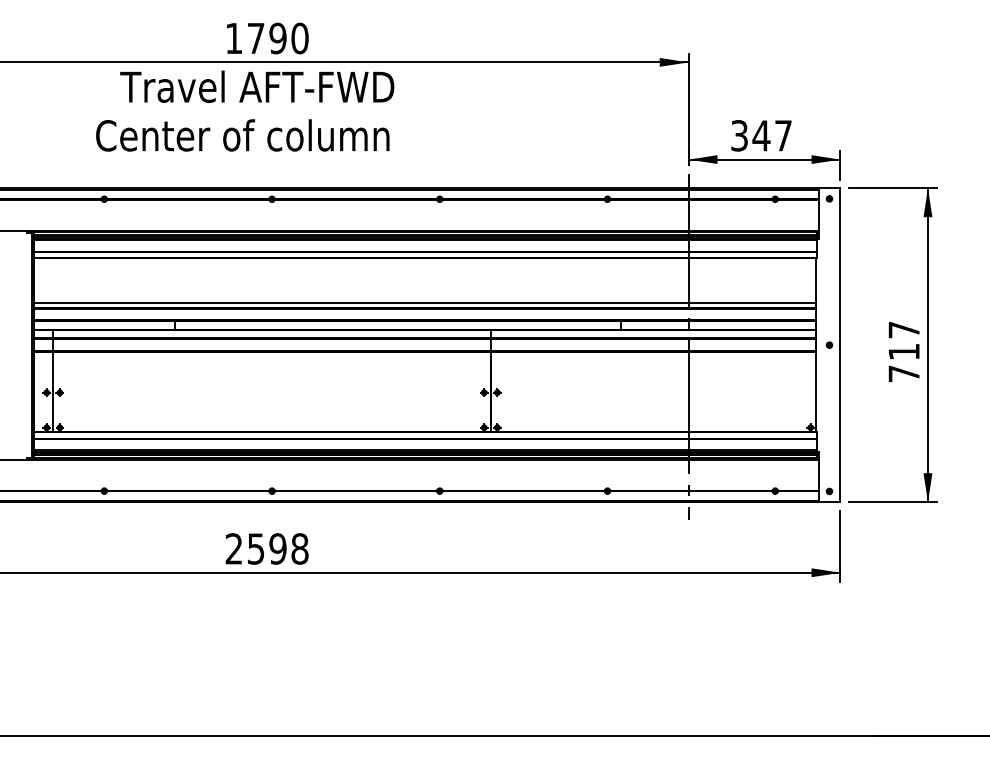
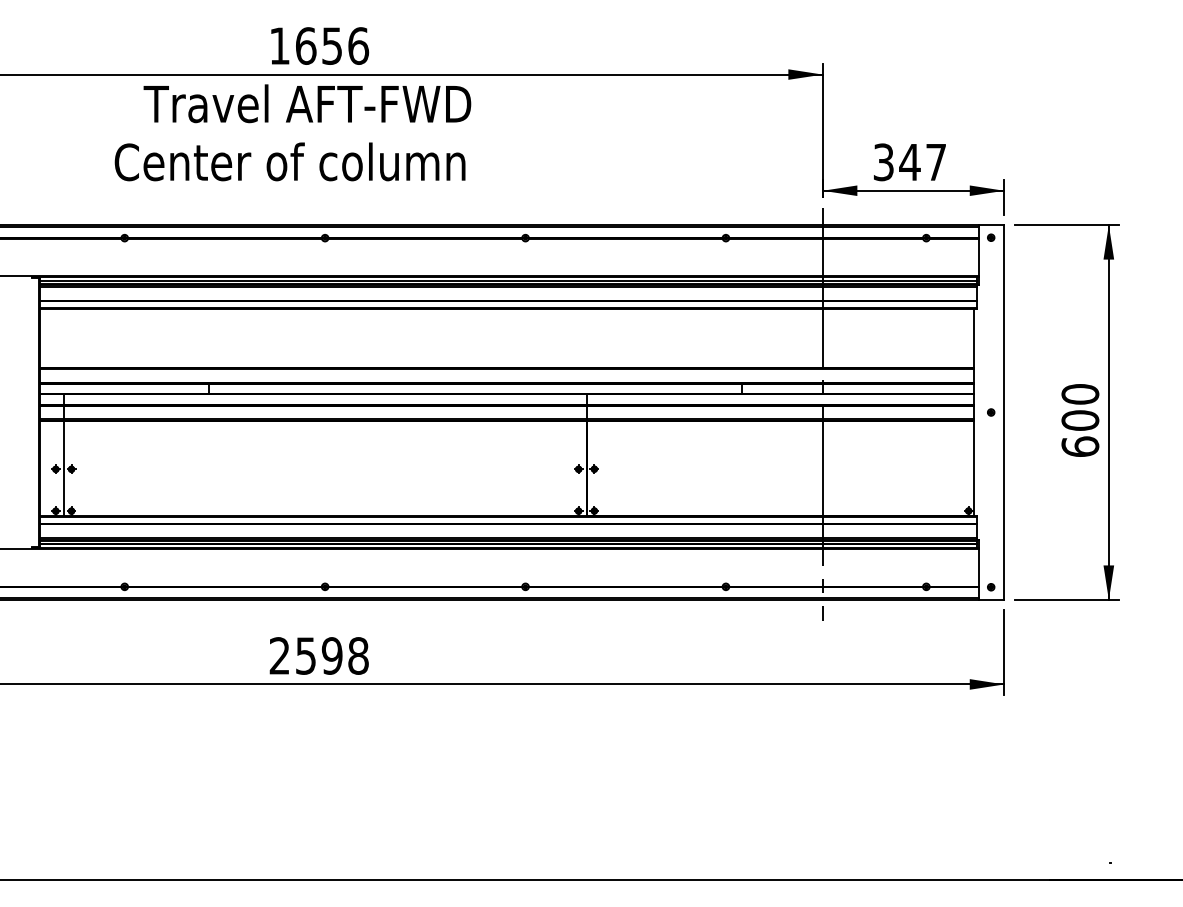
text: (278, 38) -> (332, 45), 1790 -> 1656
line: (424, 303) -> (507, 362), removed
text: (904, 351) -> (1080, 420), 717 -> 600

